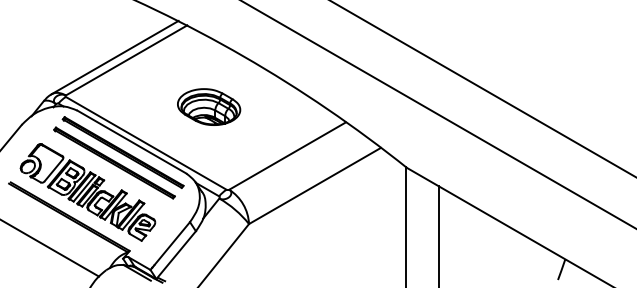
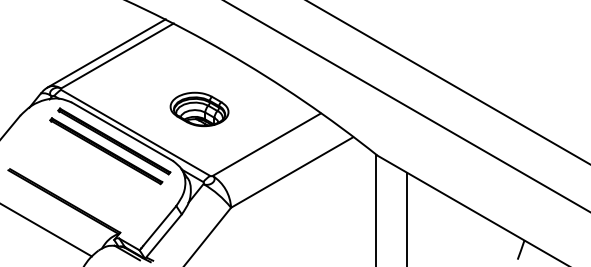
part: (209, 106) -> (199, 108), moved
part: (87, 192) -> (81, 178), removed

